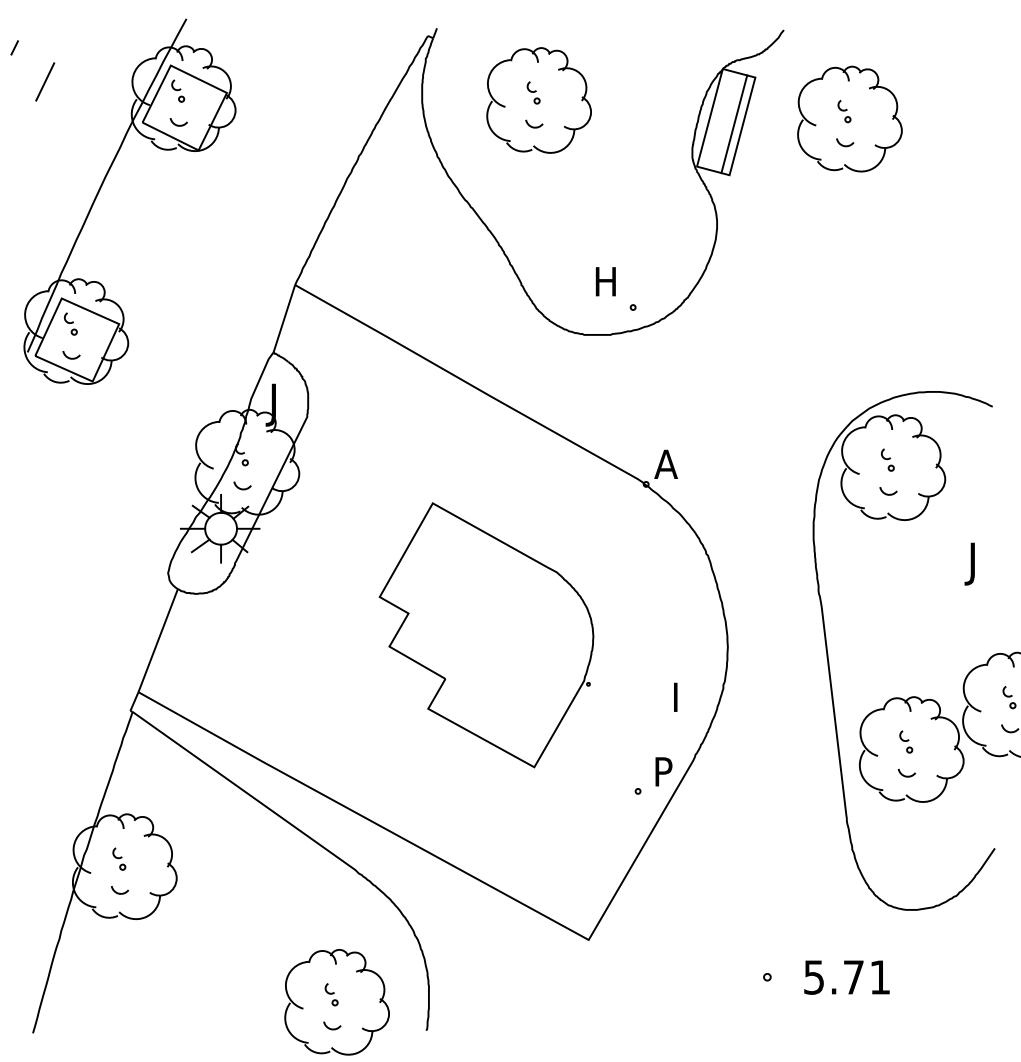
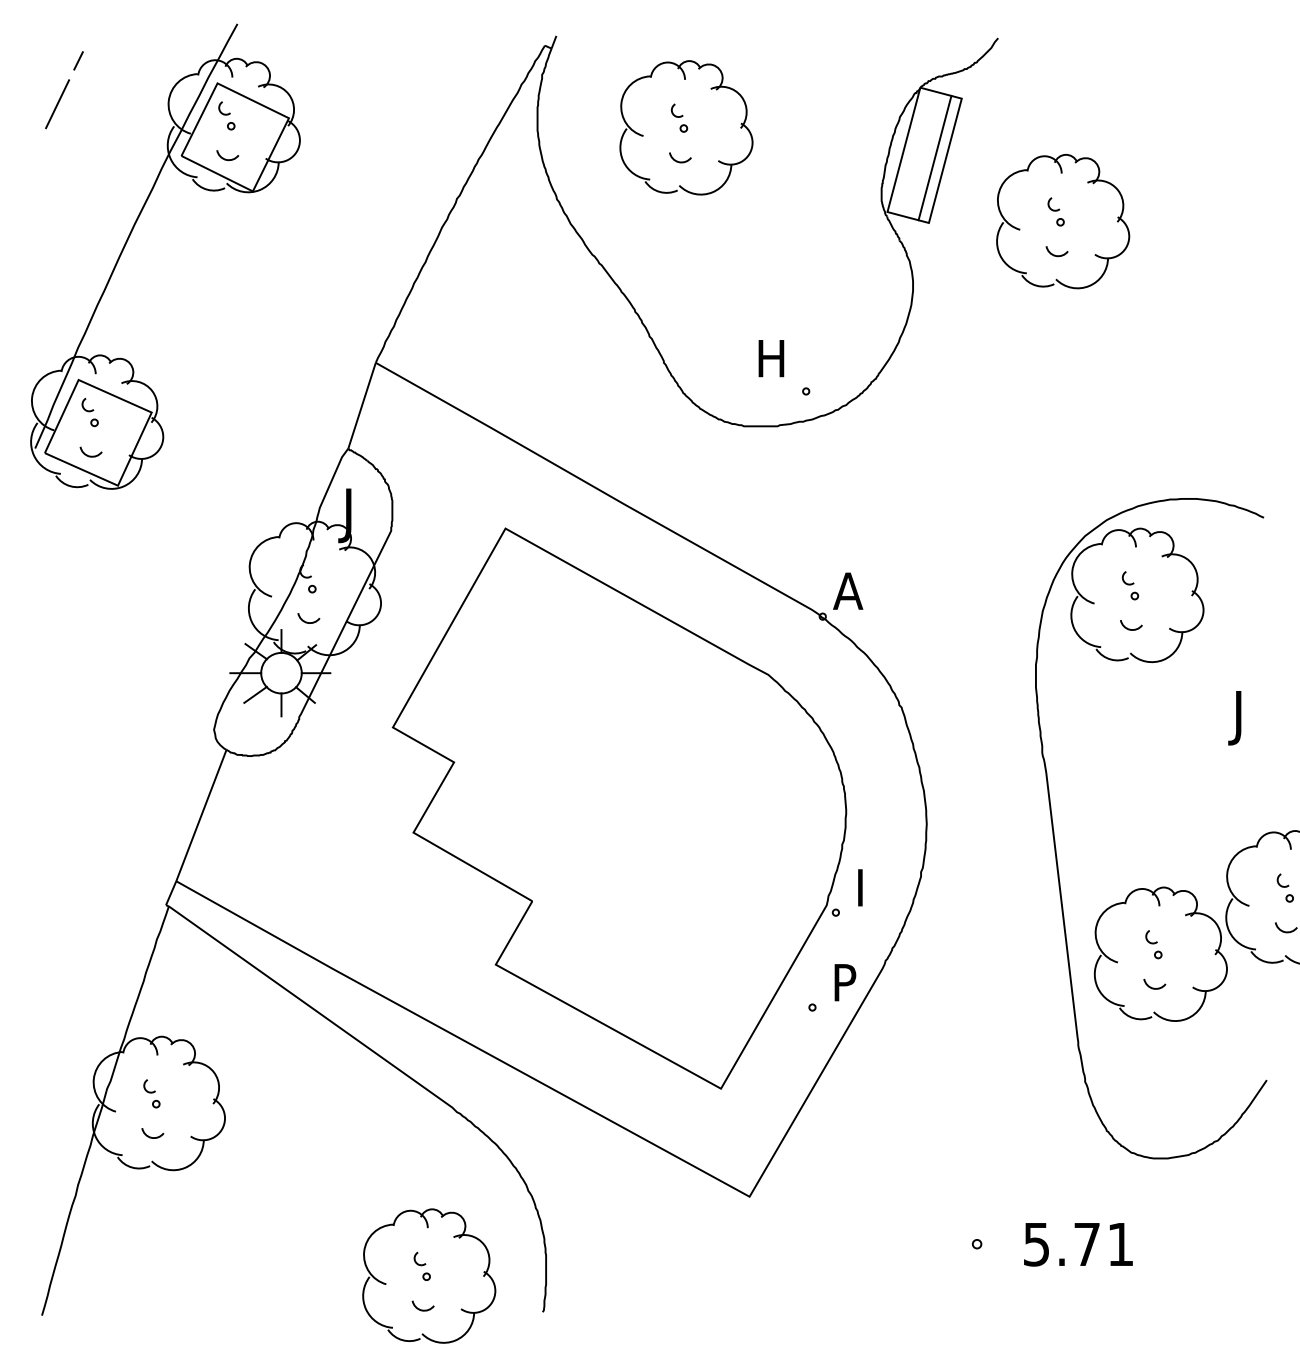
line: (14, 47) -> (78, 60), moved
part: (849, 118) -> (1062, 220), moved
part: (486, 635) -> (619, 809), size x1.67

